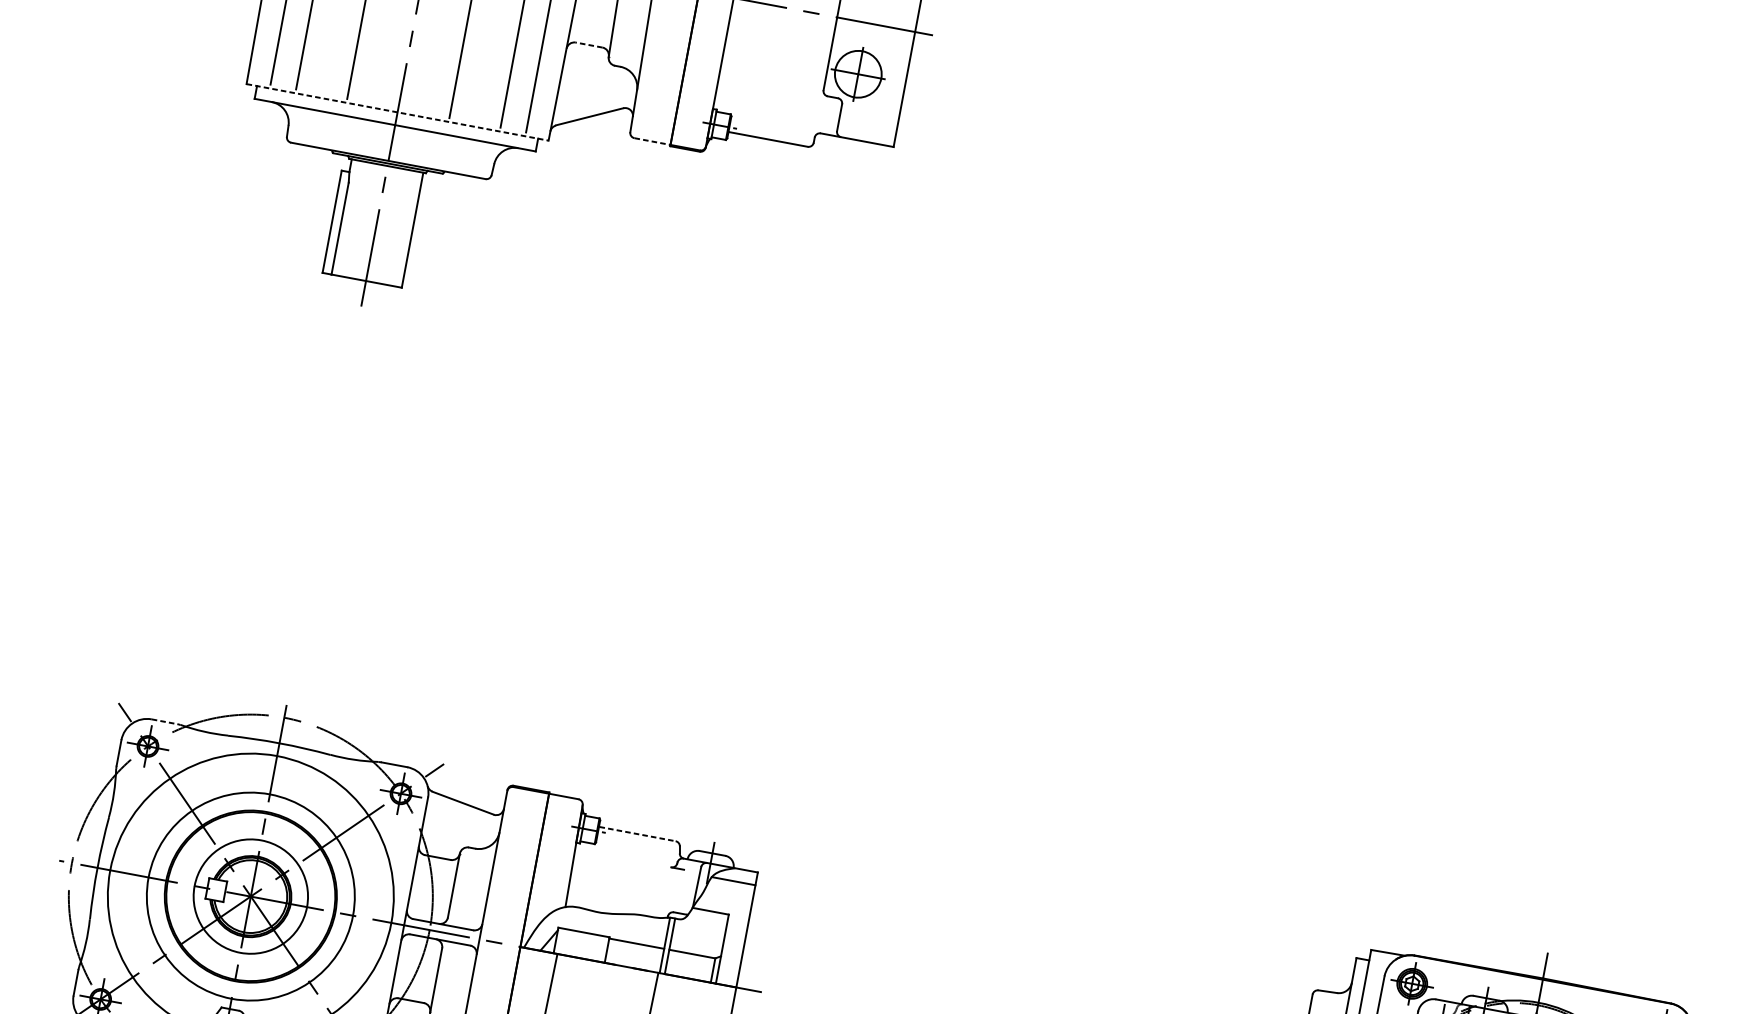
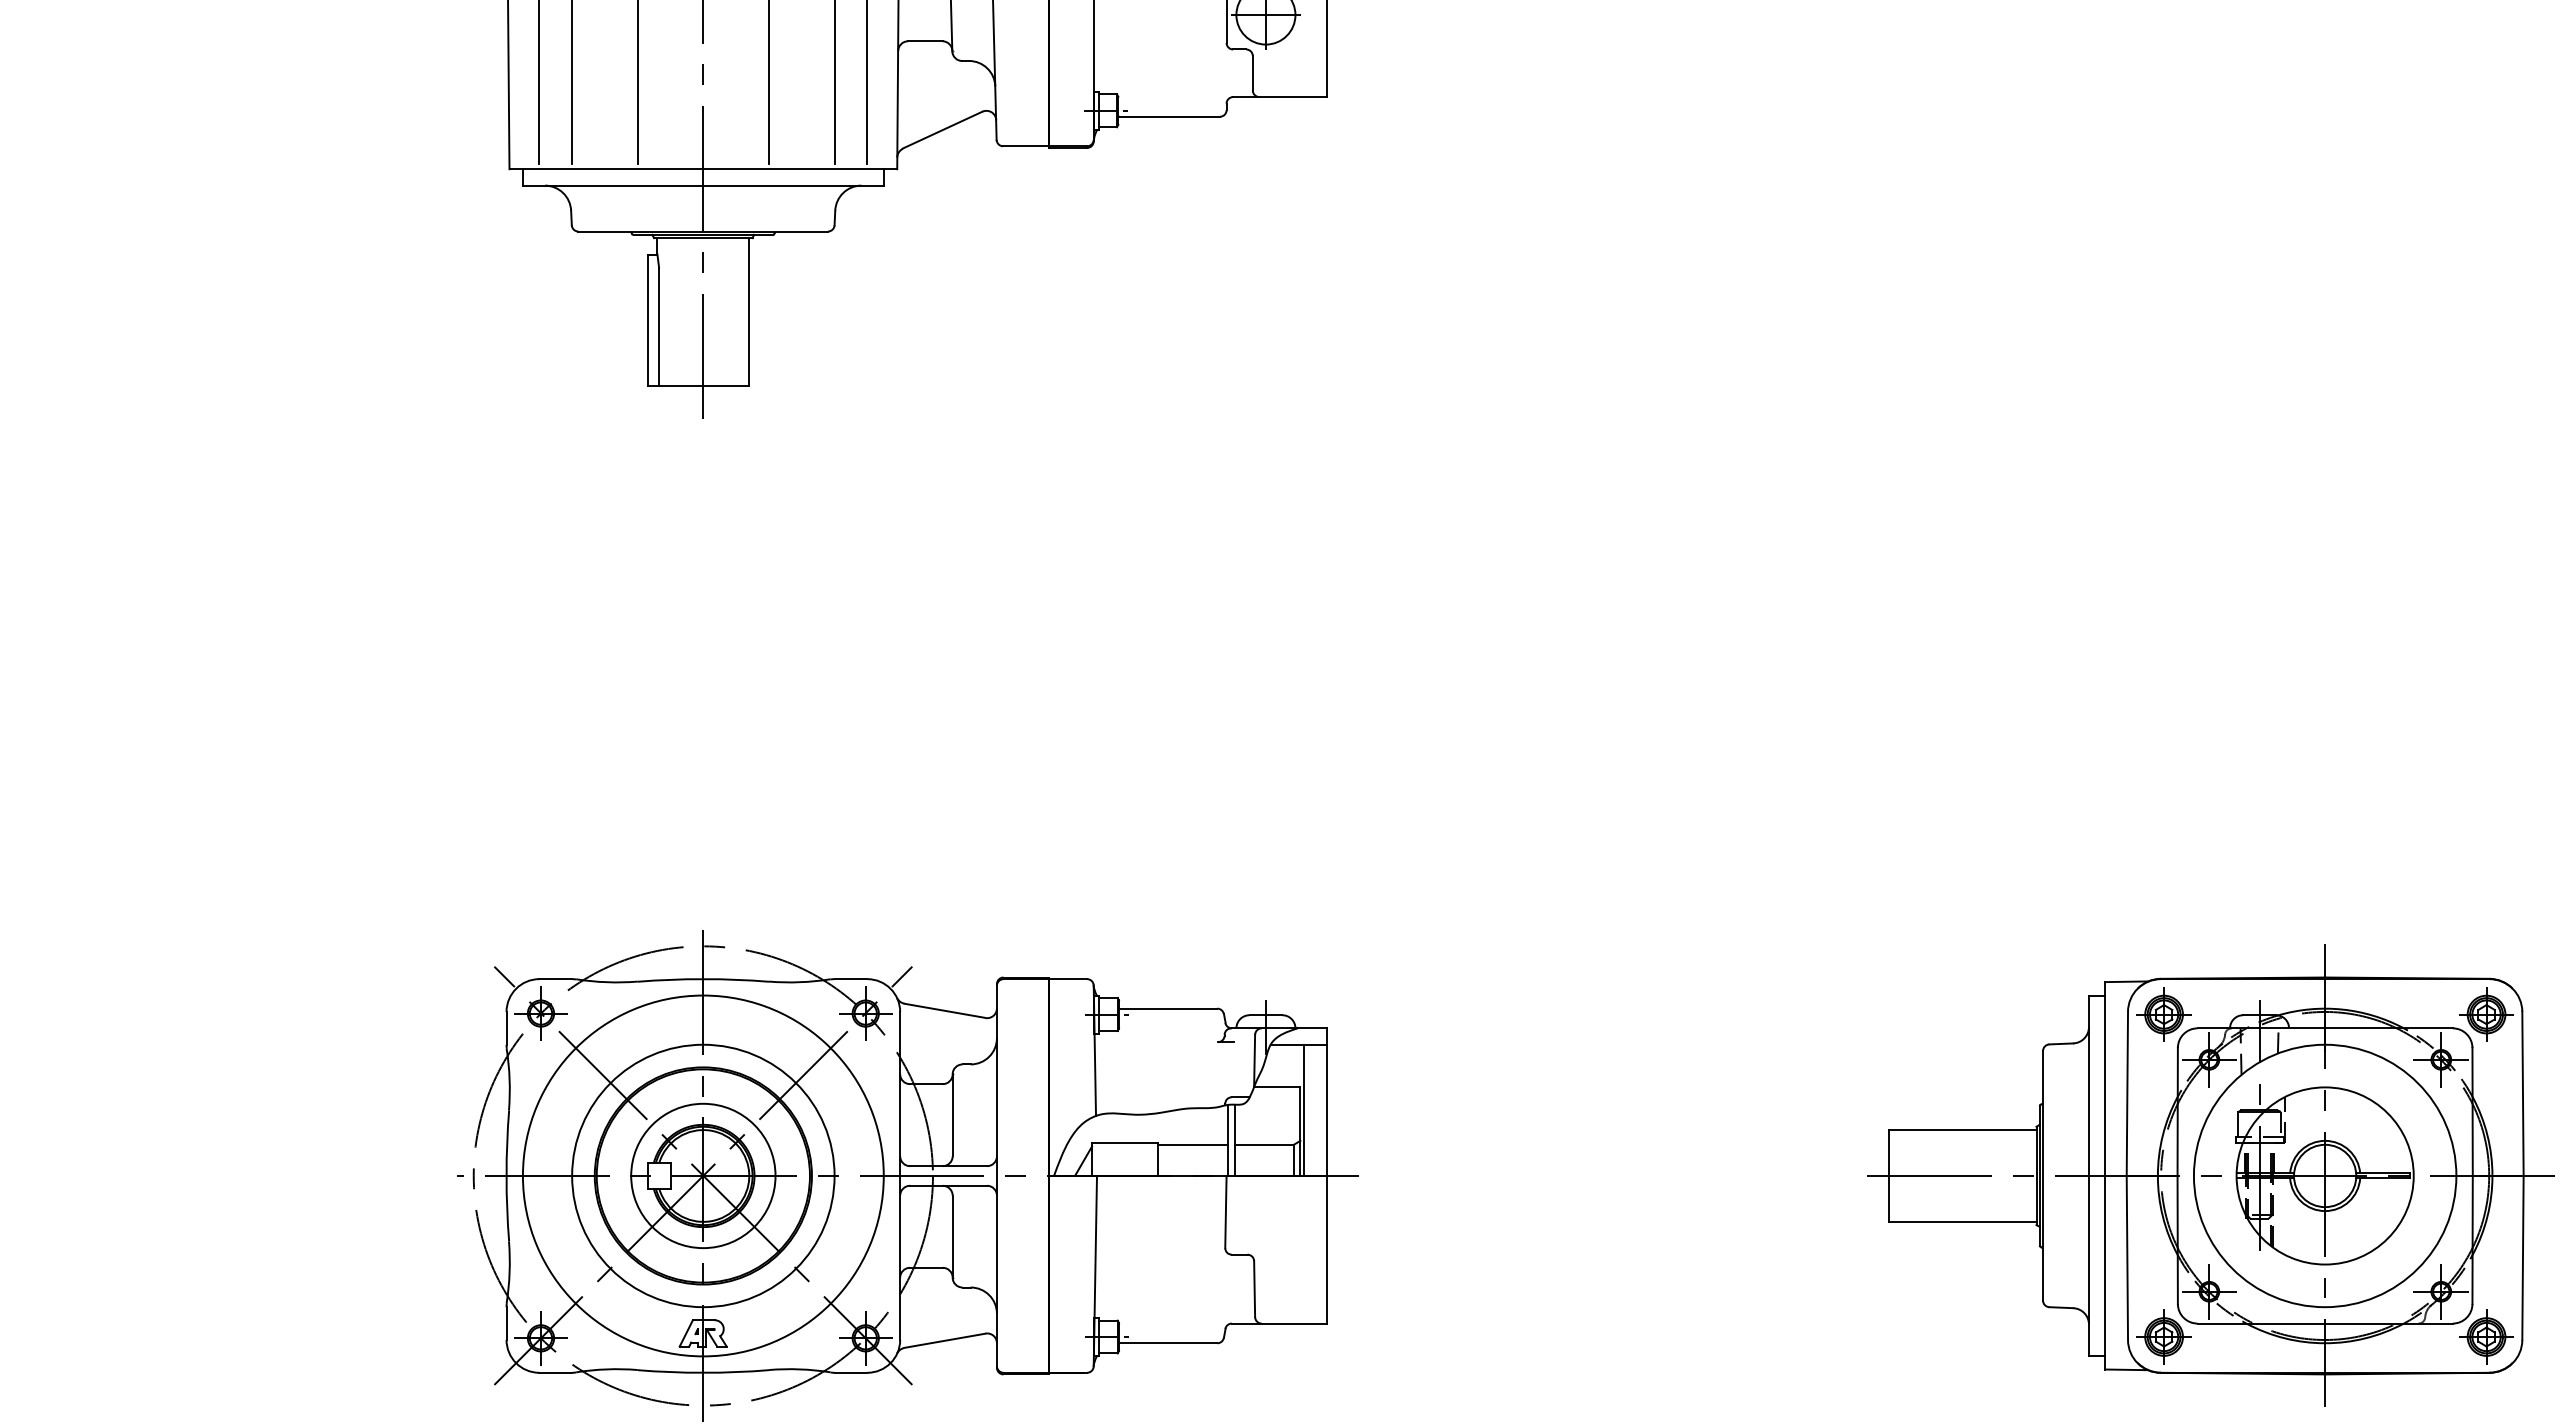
line: (588, 45) -> (924, 41), dashed -> solid
line: (397, 112) -> (703, 169), dashed -> solid
line: (652, 141) -> (1026, 146), dashed -> solid
line: (165, 722) -> (556, 979), dashed -> solid
line: (637, 833) -> (1168, 1008), dashed -> solid
line: (728, 932) -> (1303, 1109), added

